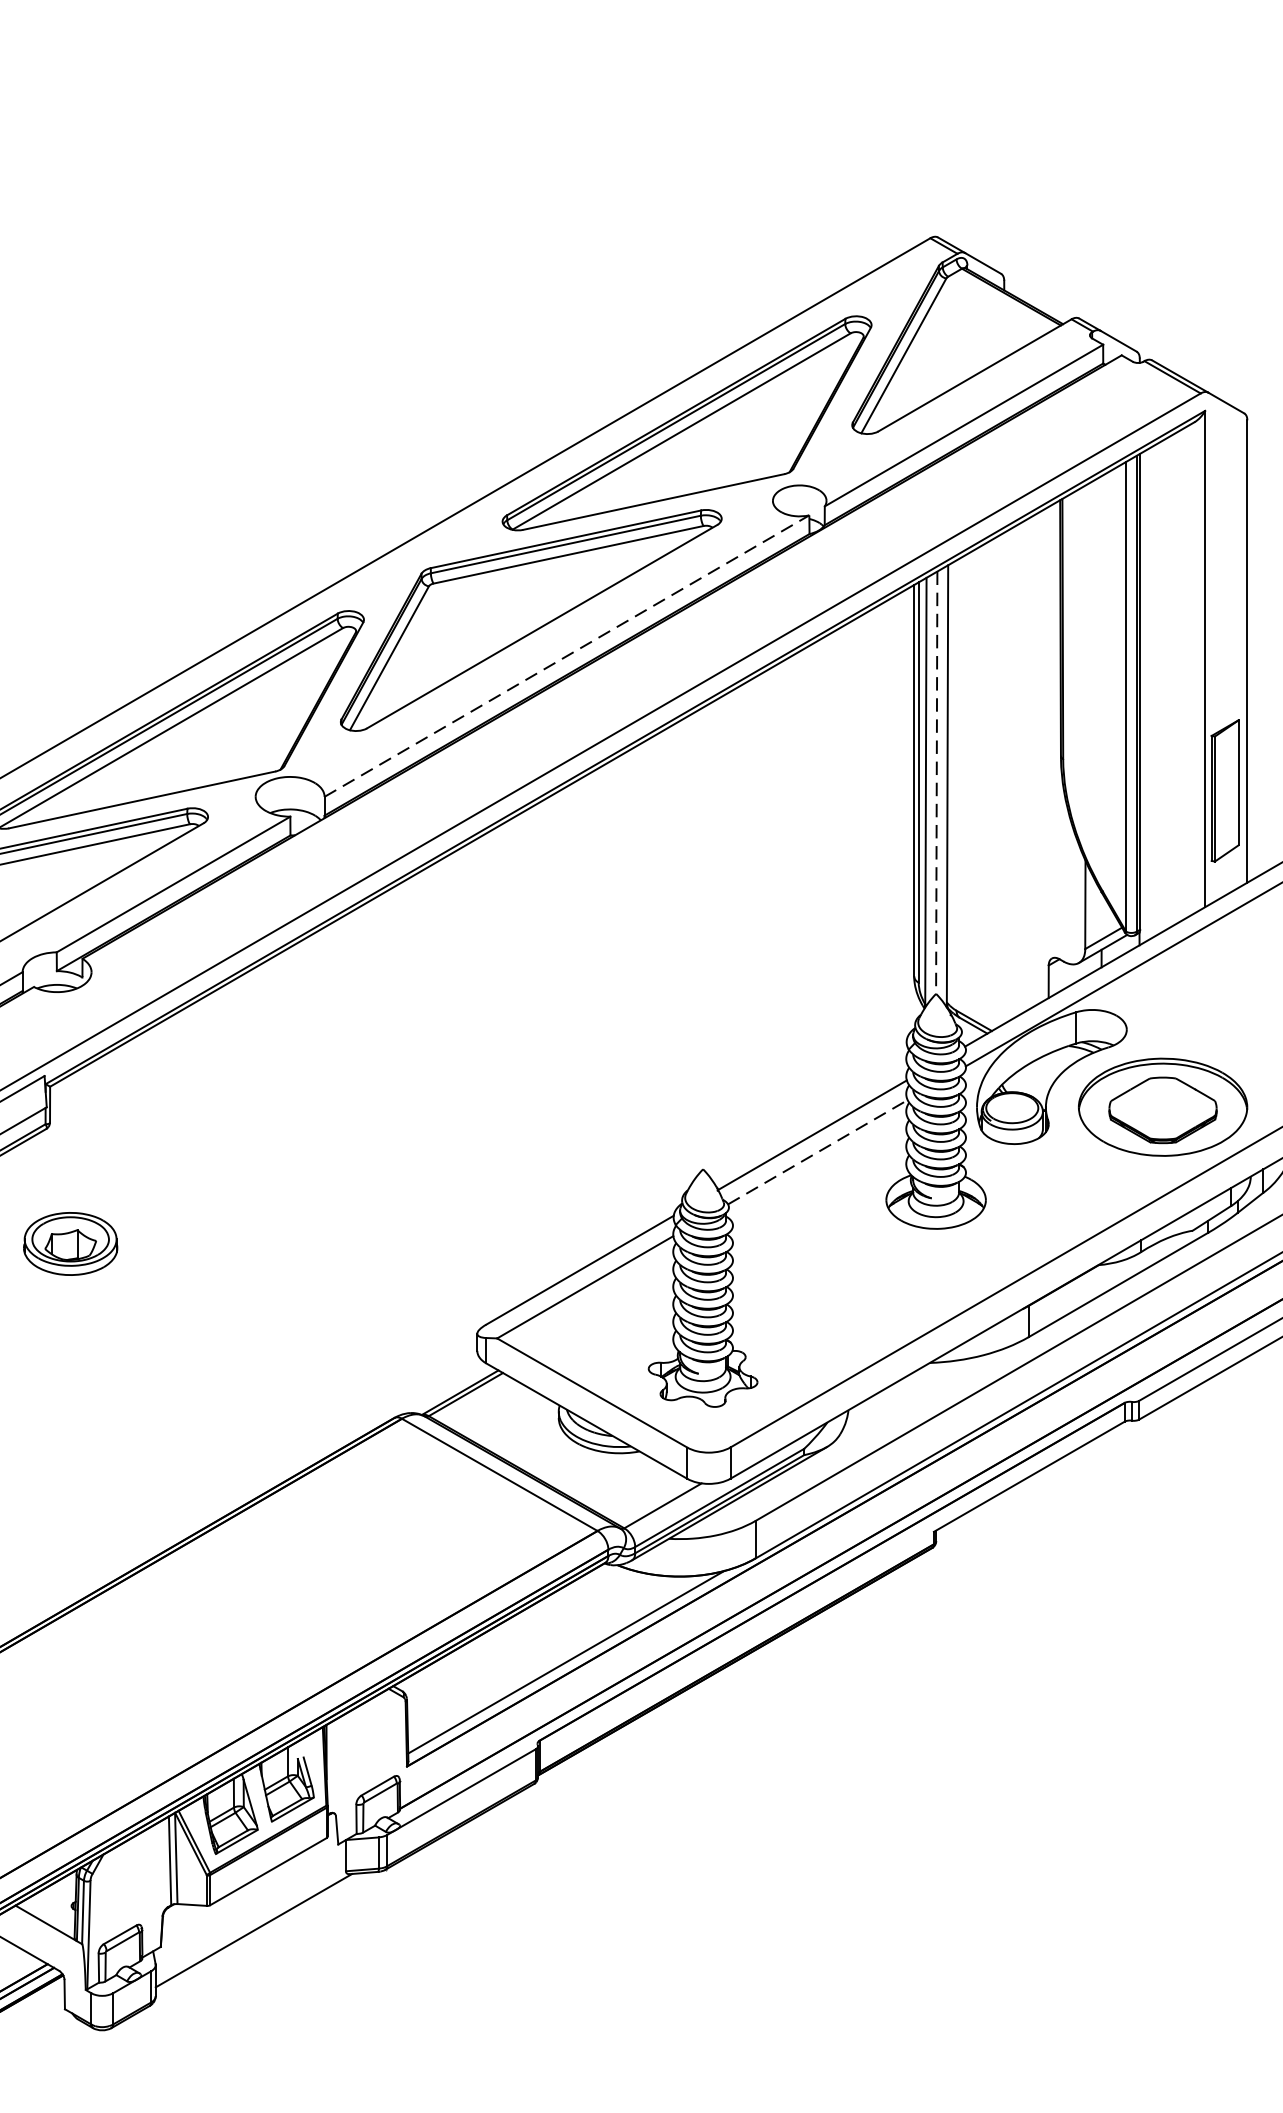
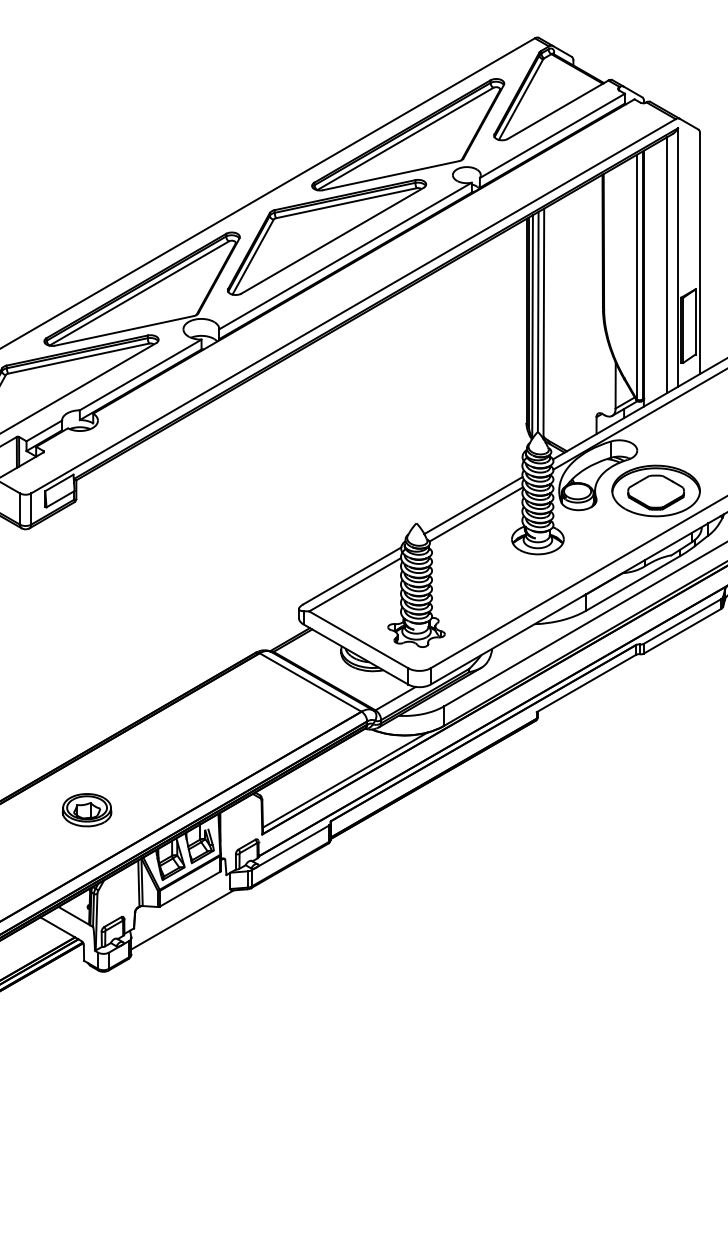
line: (566, 655) -> (345, 255), dashed -> solid
line: (1182, 674) -> (666, 265), added
line: (937, 781) -> (538, 321), dashed -> solid
line: (818, 1152) -> (476, 514), dashed -> solid
part: (69, 1244) -> (86, 810), moved

